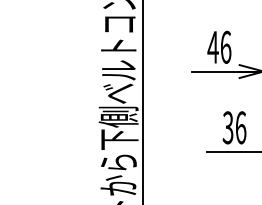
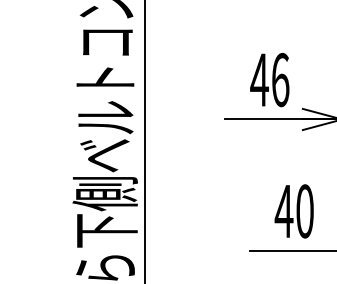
text: (234, 127) -> (294, 210), 36 -> 40

